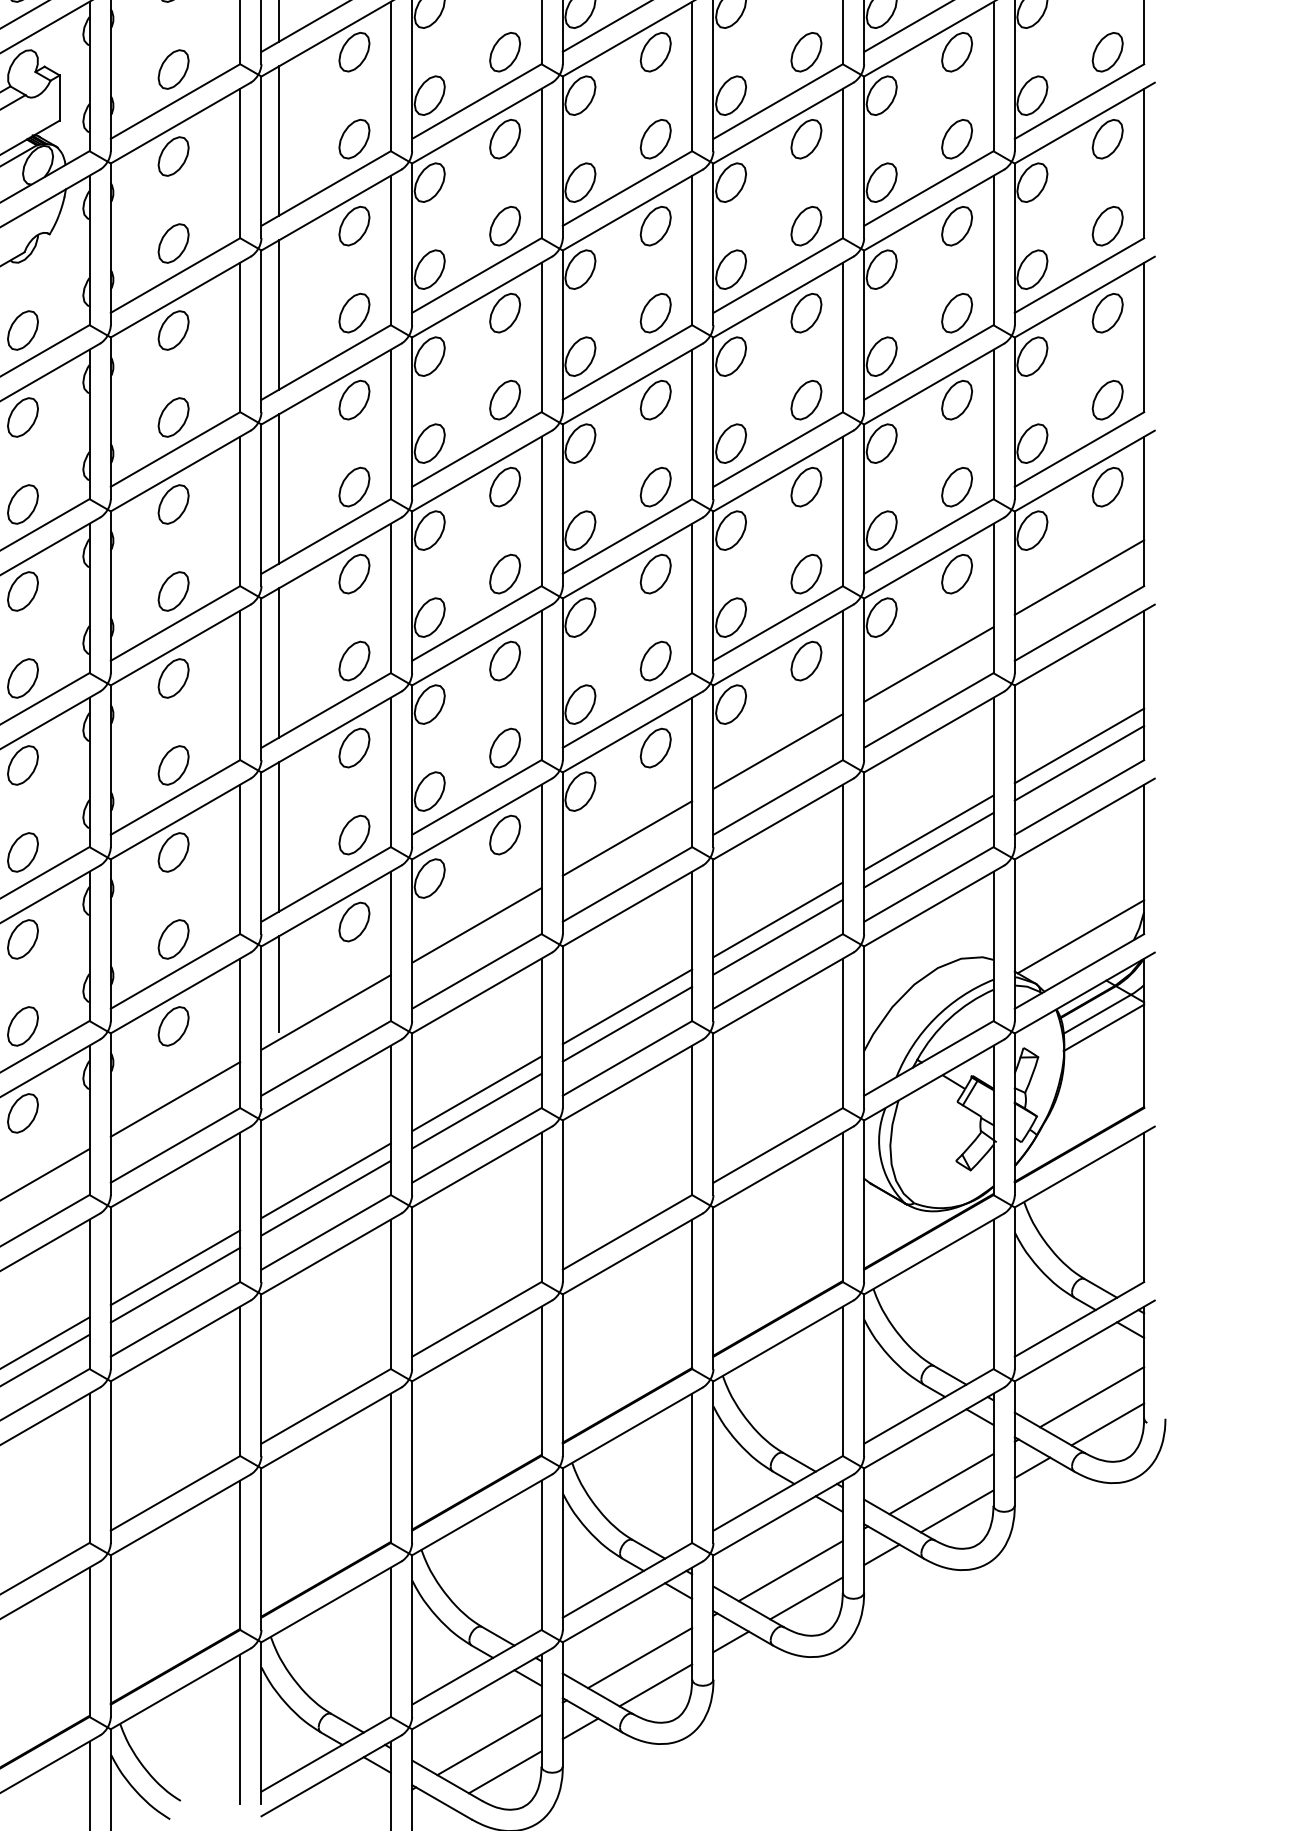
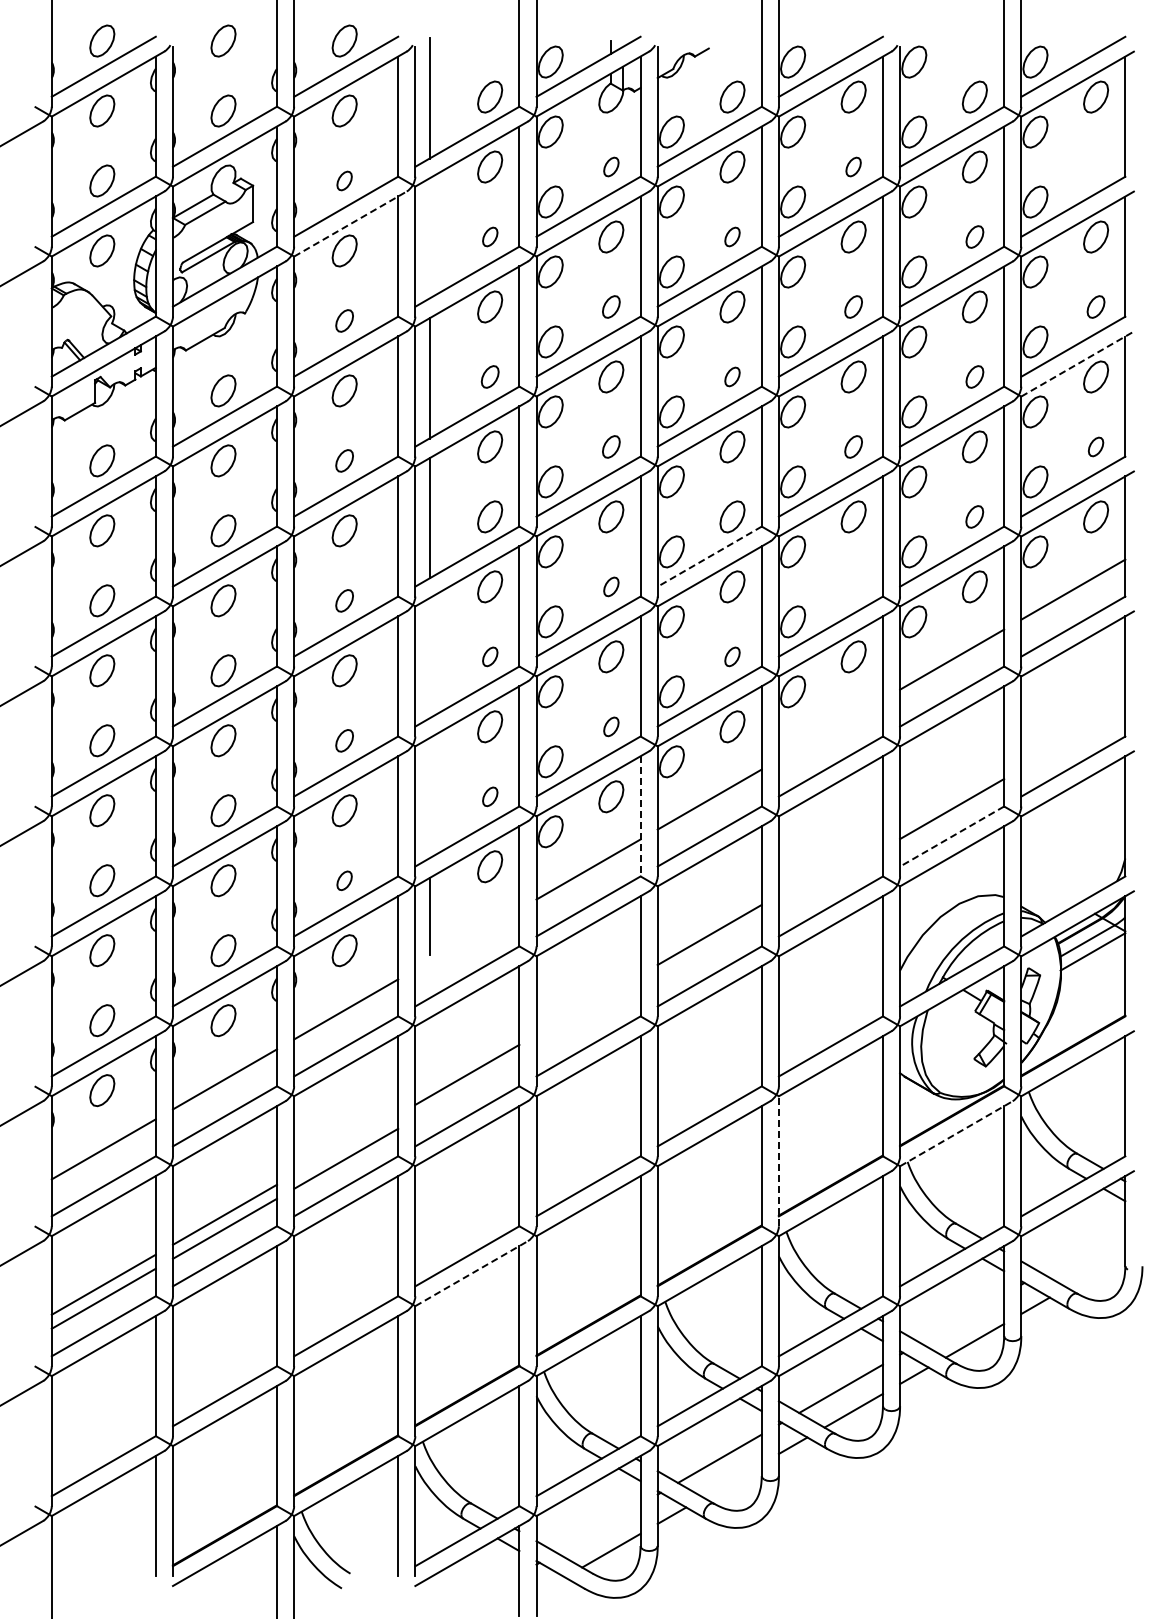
part: (505, 51) -> (611, 166), size x0.6
part: (806, 51) -> (853, 166), size x0.6
part: (1107, 51) -> (1095, 166), removed
part: (173, 68) -> (344, 180), size x0.6
line: (180, 122) -> (350, 223), solid -> dashed
part: (354, 138) -> (490, 236), size x0.6
part: (655, 138) -> (732, 236), size x0.6
part: (956, 138) -> (974, 236), size x0.7
line: (279, 141) -> (429, 238), removed
part: (505, 225) -> (611, 306), size x0.7
part: (806, 225) -> (853, 306), size x0.7
part: (1107, 225) -> (1095, 306), size x0.7
part: (173, 242) -> (344, 320), size x0.7
line: (1085, 296) -> (1078, 363), solid -> dashed
part: (354, 312) -> (490, 376), size x0.7
part: (655, 312) -> (732, 376), size x0.6
part: (956, 312) -> (974, 376), size x0.7
part: (505, 399) -> (611, 446), size x0.7
part: (806, 399) -> (853, 446), size x0.7
part: (1107, 399) -> (1095, 446), size x0.6
part: (173, 417) -> (344, 460), size x0.7
part: (956, 486) -> (974, 516), size x0.7
line: (627, 536) -> (709, 556), solid -> dashed
part: (505, 573) -> (611, 586), size x0.6
part: (806, 573) -> (853, 586), removed
part: (173, 591) -> (344, 600), size x0.7
part: (354, 660) -> (490, 656), size x0.6
part: (655, 660) -> (732, 656), size x0.6
line: (279, 663) -> (429, 658), removed
line: (1079, 746) -> (1073, 725), removed
part: (505, 747) -> (611, 726), size x0.6
line: (777, 751) -> (830, 729), removed
line: (1079, 763) -> (1073, 739), removed
part: (173, 765) -> (344, 740), size x0.7
line: (929, 833) -> (952, 795), removed
part: (354, 834) -> (490, 796), size x0.6
line: (279, 837) -> (429, 798), removed
line: (541, 859) -> (640, 816), solid -> dashed
line: (928, 884) -> (951, 836), solid -> dashed
line: (777, 919) -> (830, 864), removed
line: (777, 936) -> (830, 878), removed
line: (1080, 936) -> (1074, 878), removed
part: (173, 939) -> (344, 880), size x0.6
line: (326, 1012) -> (467, 939), removed
line: (627, 1023) -> (709, 948), removed
line: (476, 1093) -> (588, 1004), removed
line: (476, 1110) -> (588, 1018), removed
line: (326, 1197) -> (467, 1088), removed
line: (934, 1253) -> (956, 1133), solid -> dashed
line: (175, 1267) -> (346, 1144), removed
line: (712, 1287) -> (778, 1160), solid -> dashed
line: (1092, 1396) -> (1083, 1248), removed
line: (1107, 1424) -> (1095, 1270), removed
line: (332, 1427) -> (472, 1273), solid -> dashed
line: (941, 1483) -> (962, 1318), removed
line: (655, 1685) -> (732, 1480), removed
line: (489, 1744) -> (598, 1528), removed

